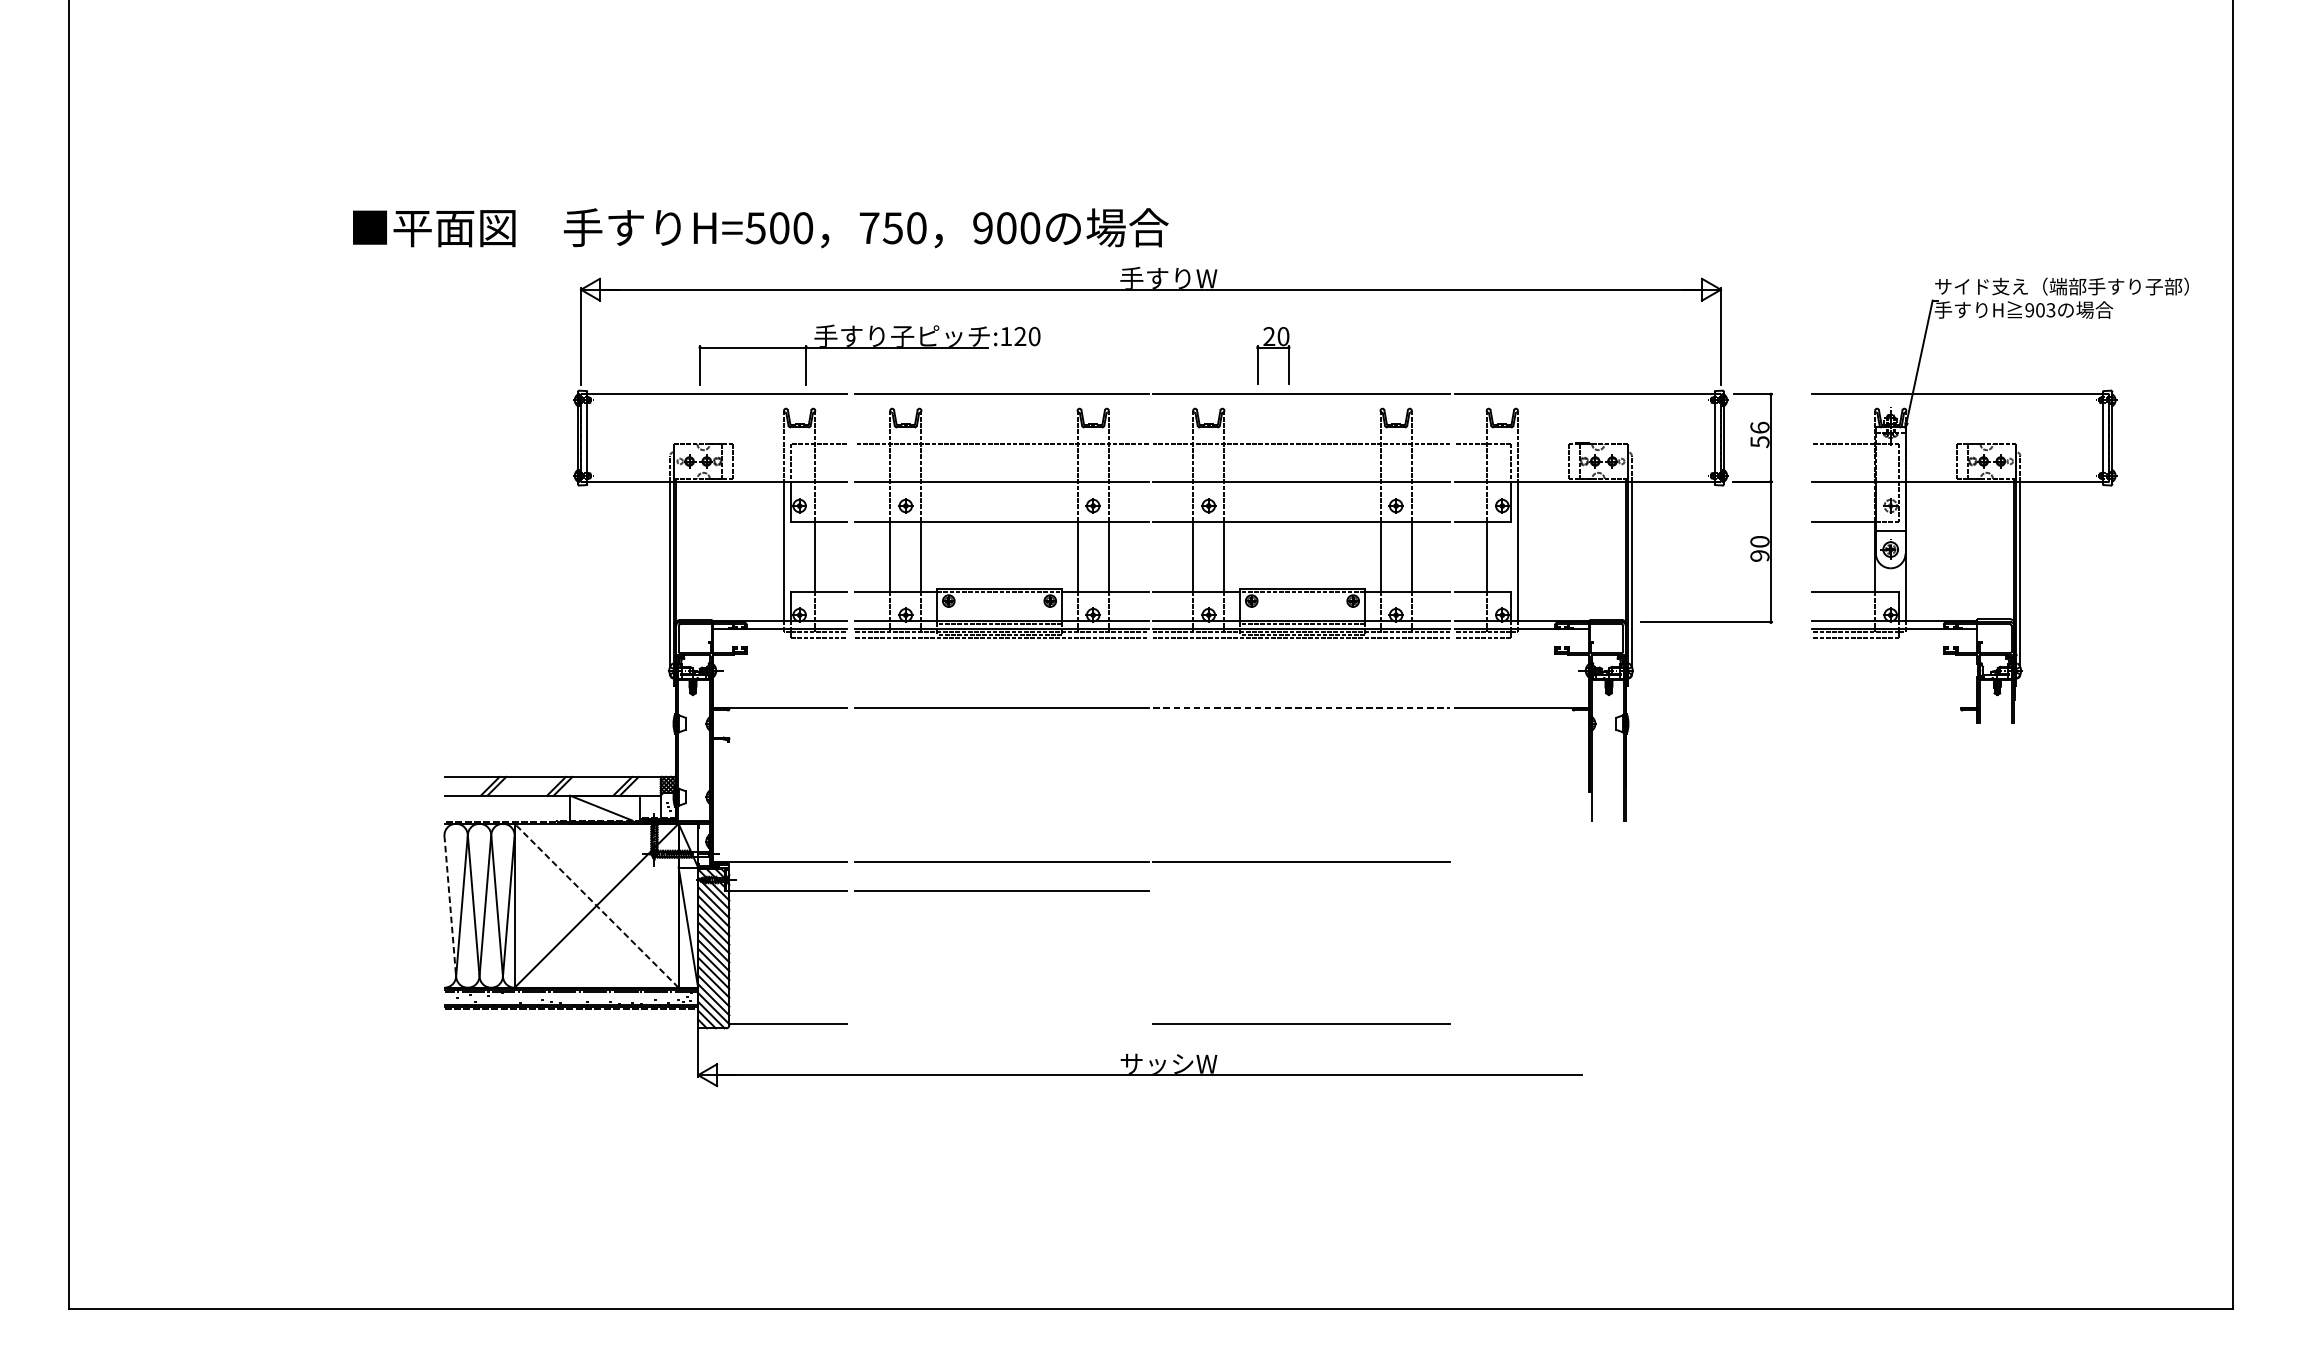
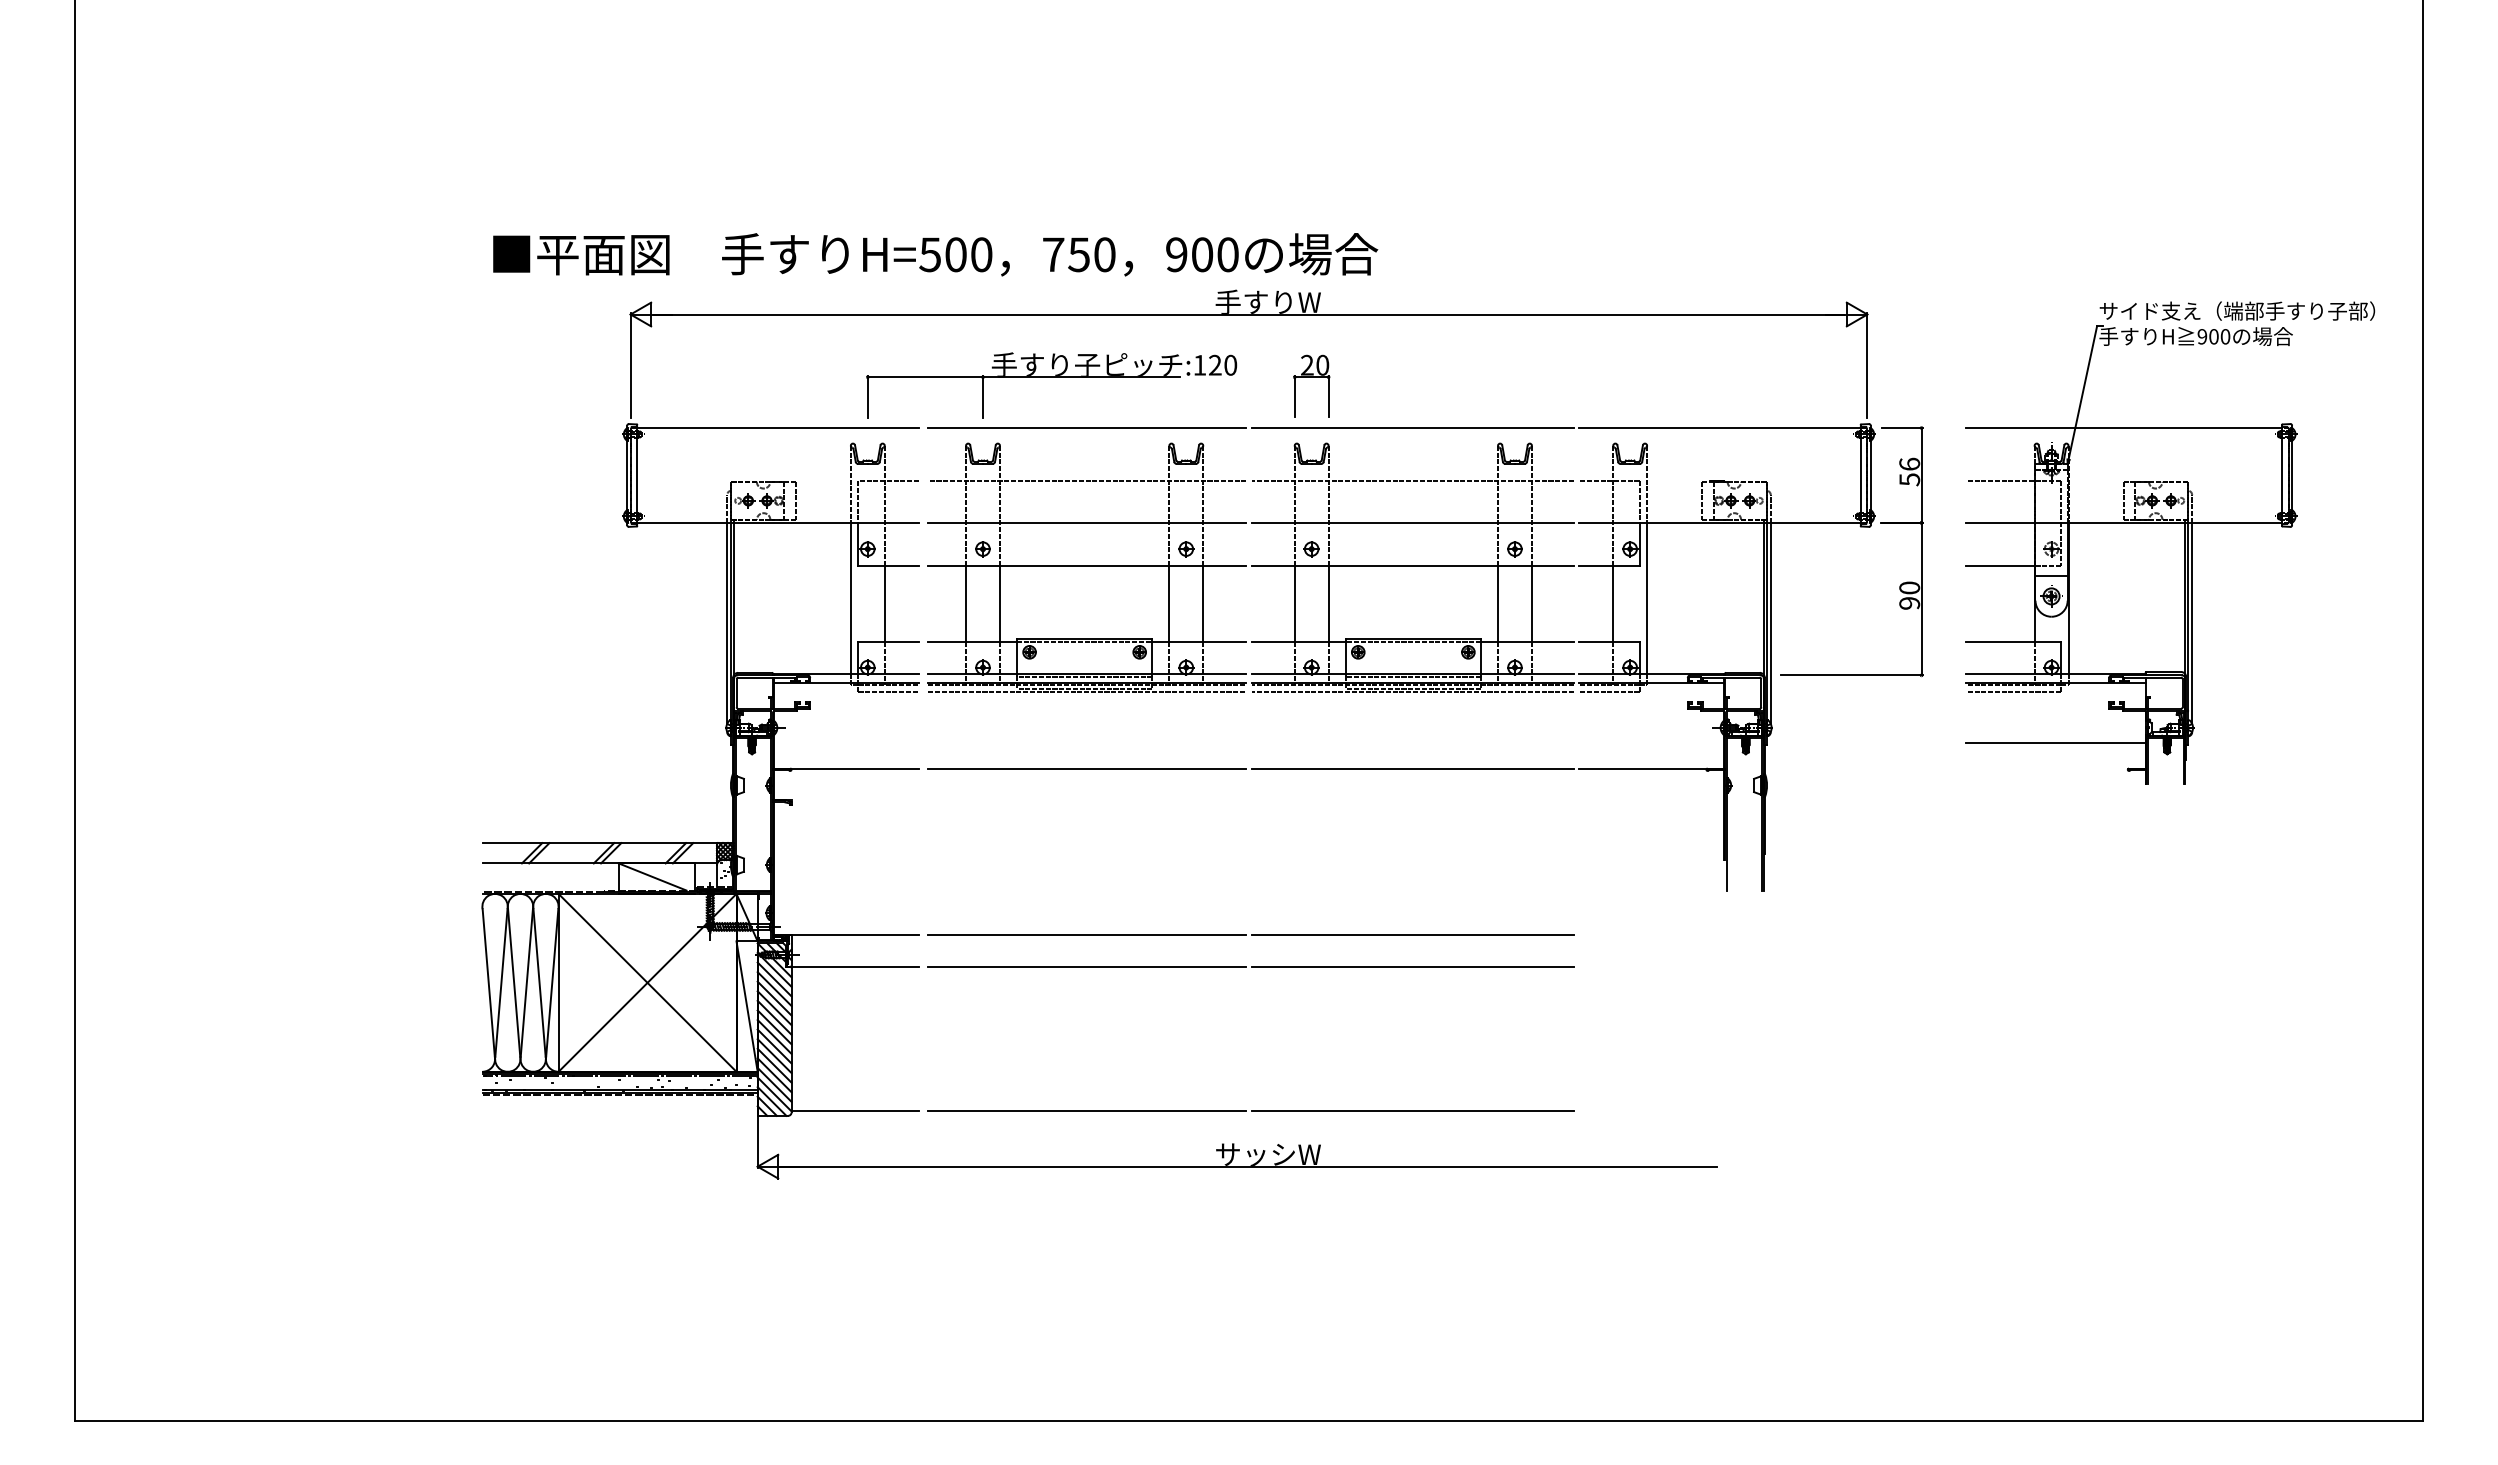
text: (760, 227) -> (935, 254), moved
text: (2051, 310) -> (2225, 336), 903 -> 900
part: (869, 347) -> (1051, 377), moved
part: (1273, 347) -> (1311, 377), moved
line: (1894, 685) -> (2055, 743), added
line: (1302, 708) -> (1413, 768), dashed -> solid
line: (1301, 890) -> (1412, 966), added
line: (450, 905) -> (488, 982), dashed -> solid
line: (596, 905) -> (647, 982), dashed -> solid
line: (1002, 1023) -> (1087, 1110), added

